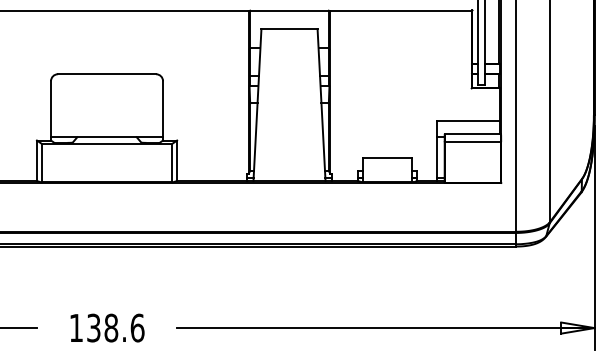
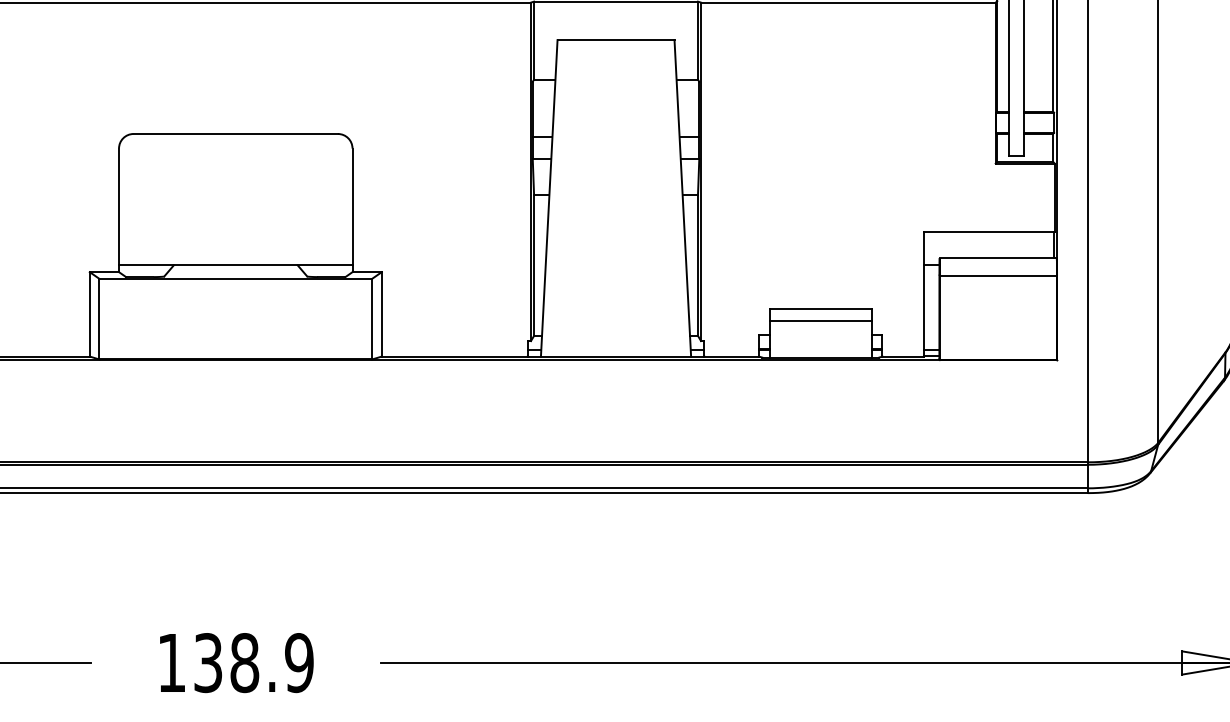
line: (387, 163) -> (820, 320), added
text: (137, 327) -> (299, 661), 138.6 -> 138.9

